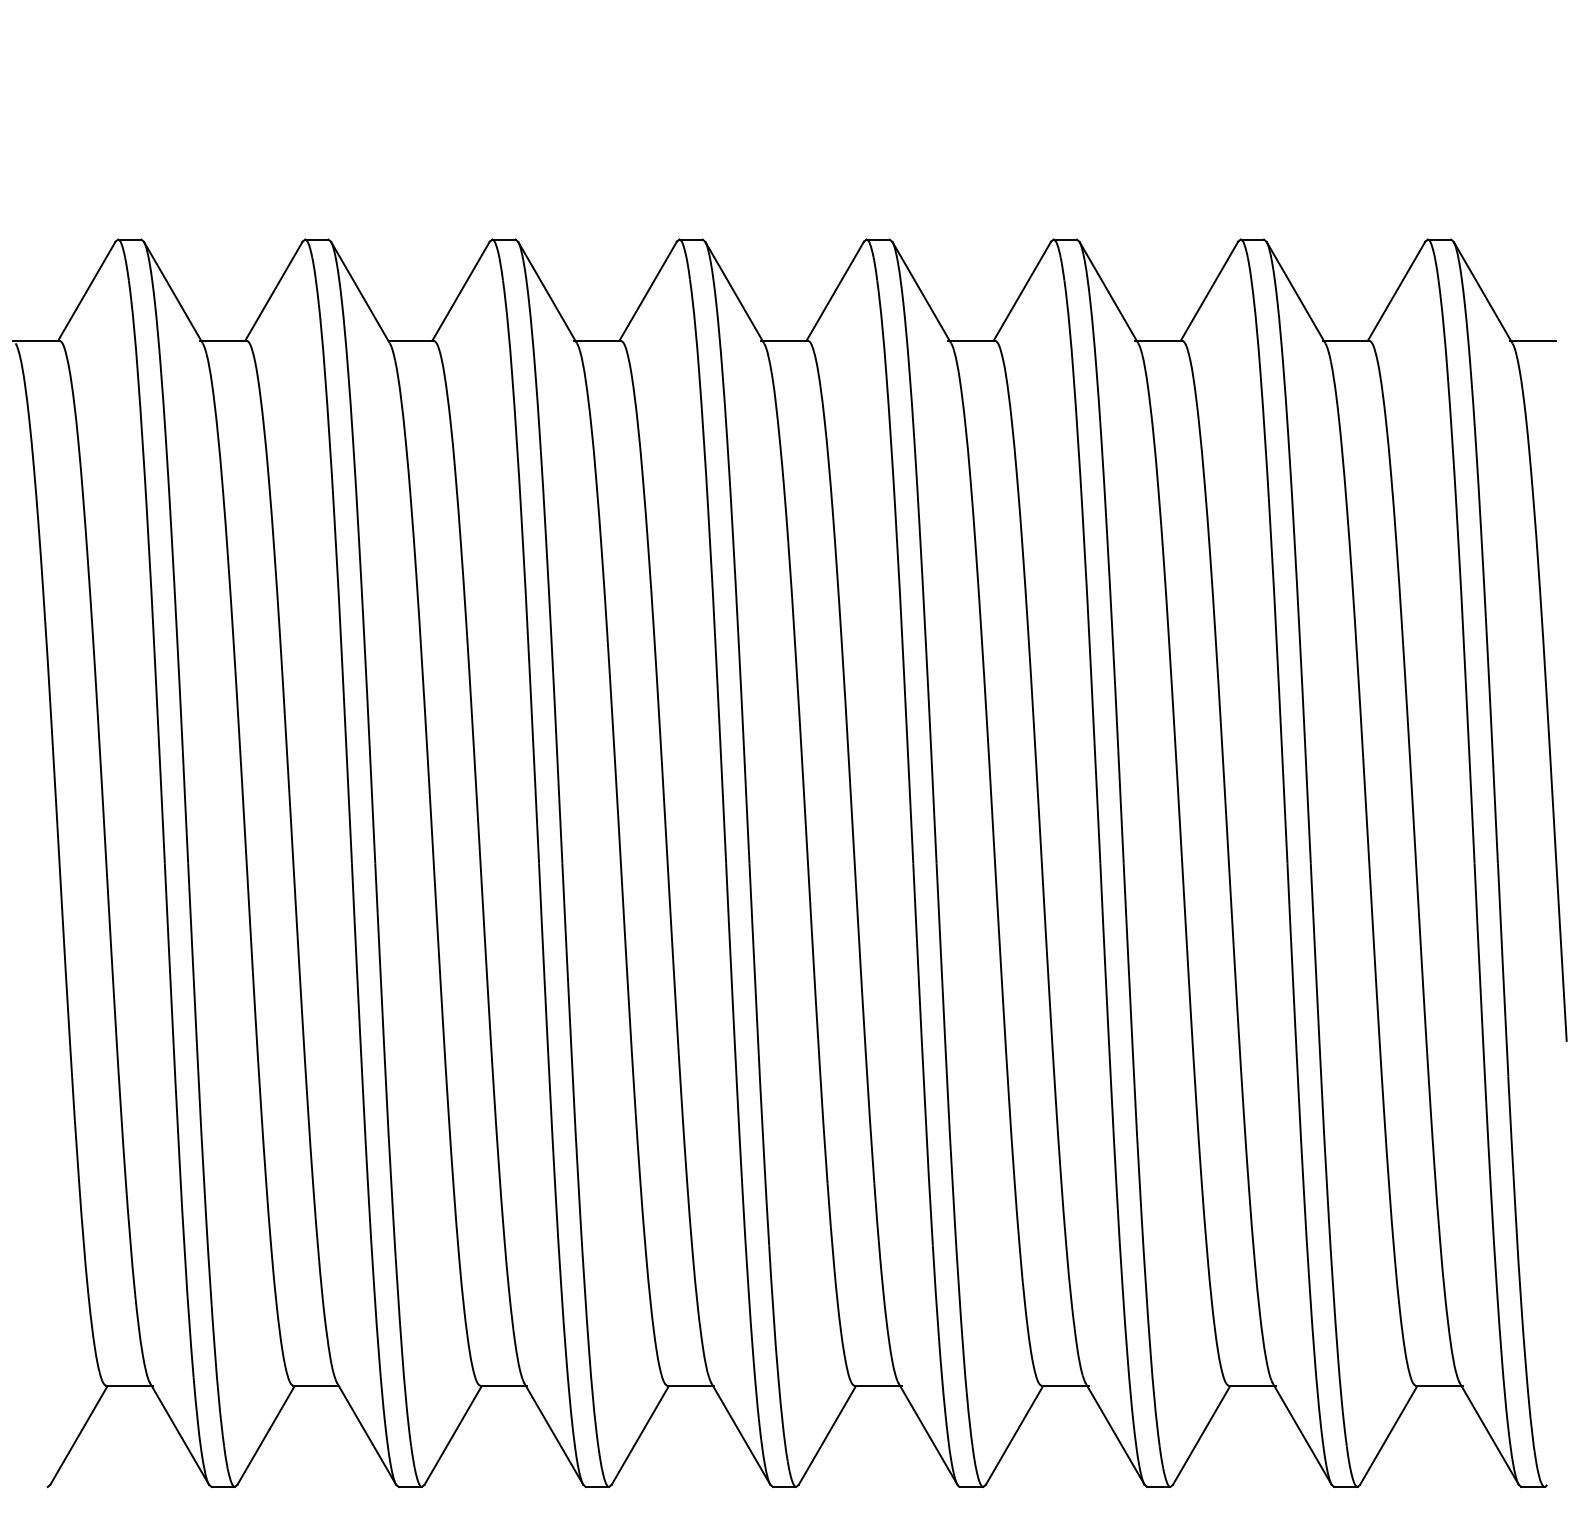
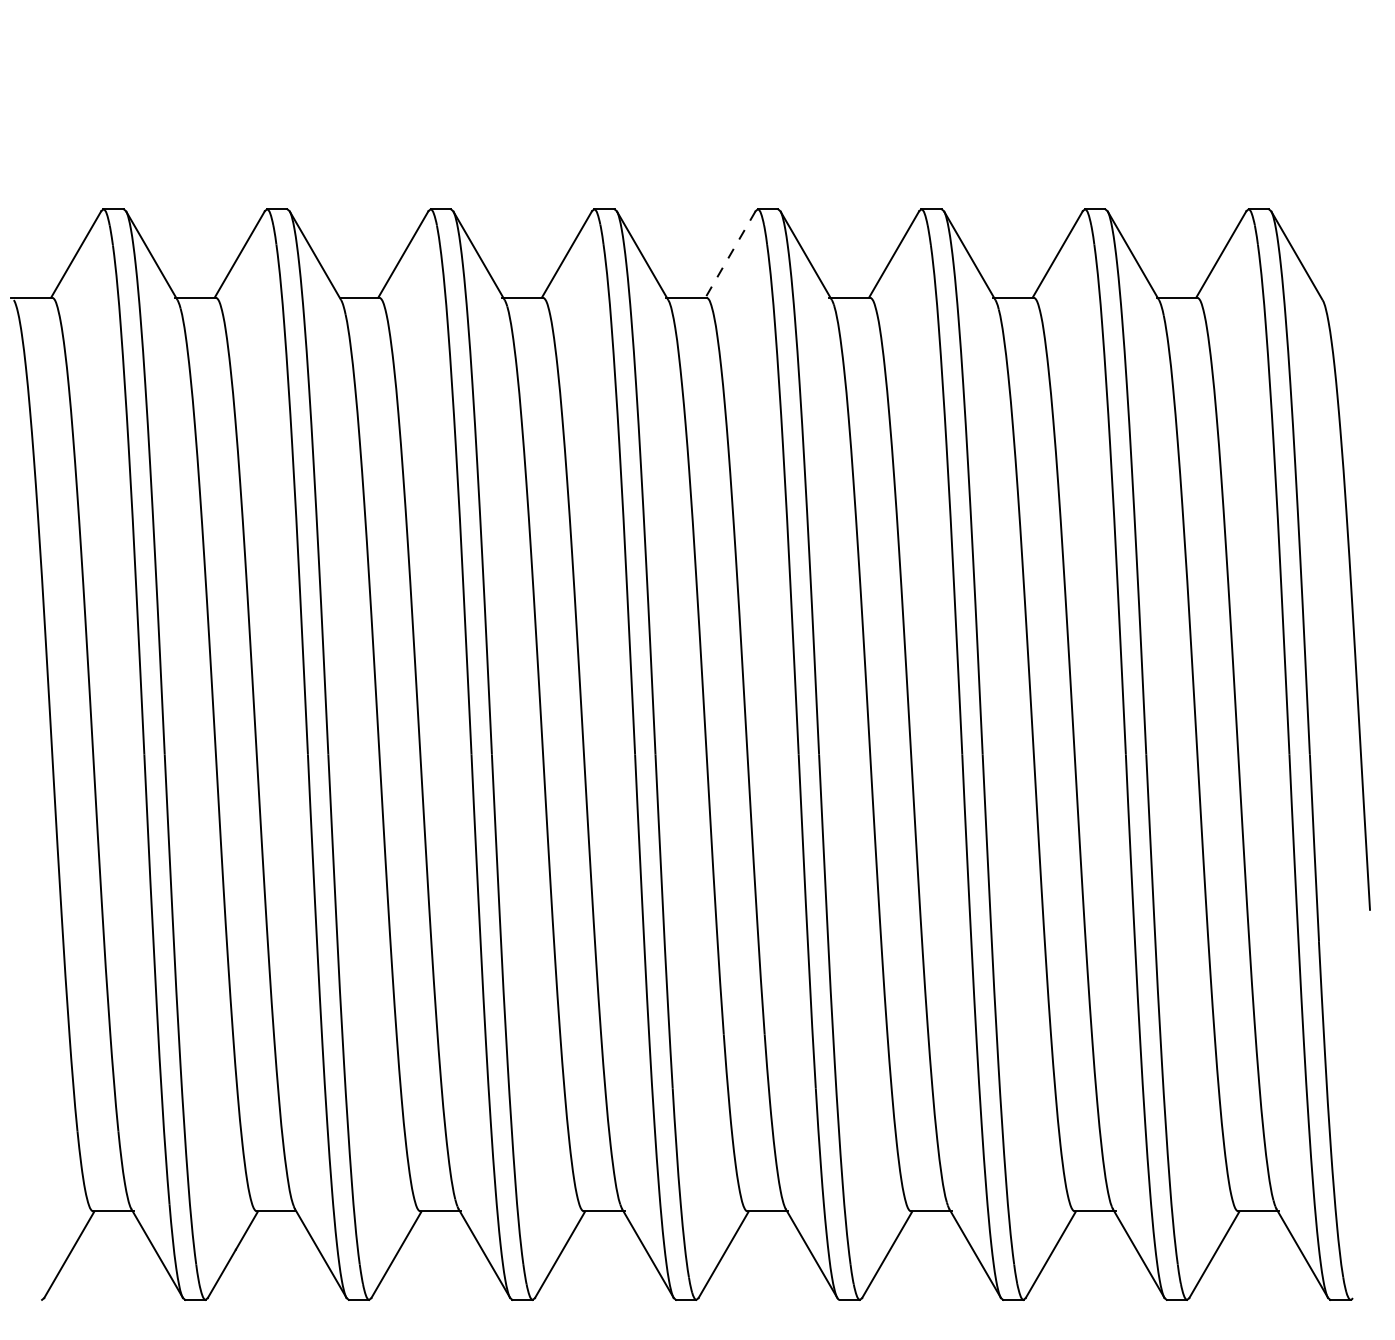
line: (835, 291) -> (730, 254), solid -> dashed
line: (1532, 340) -> (1340, 297), removed

